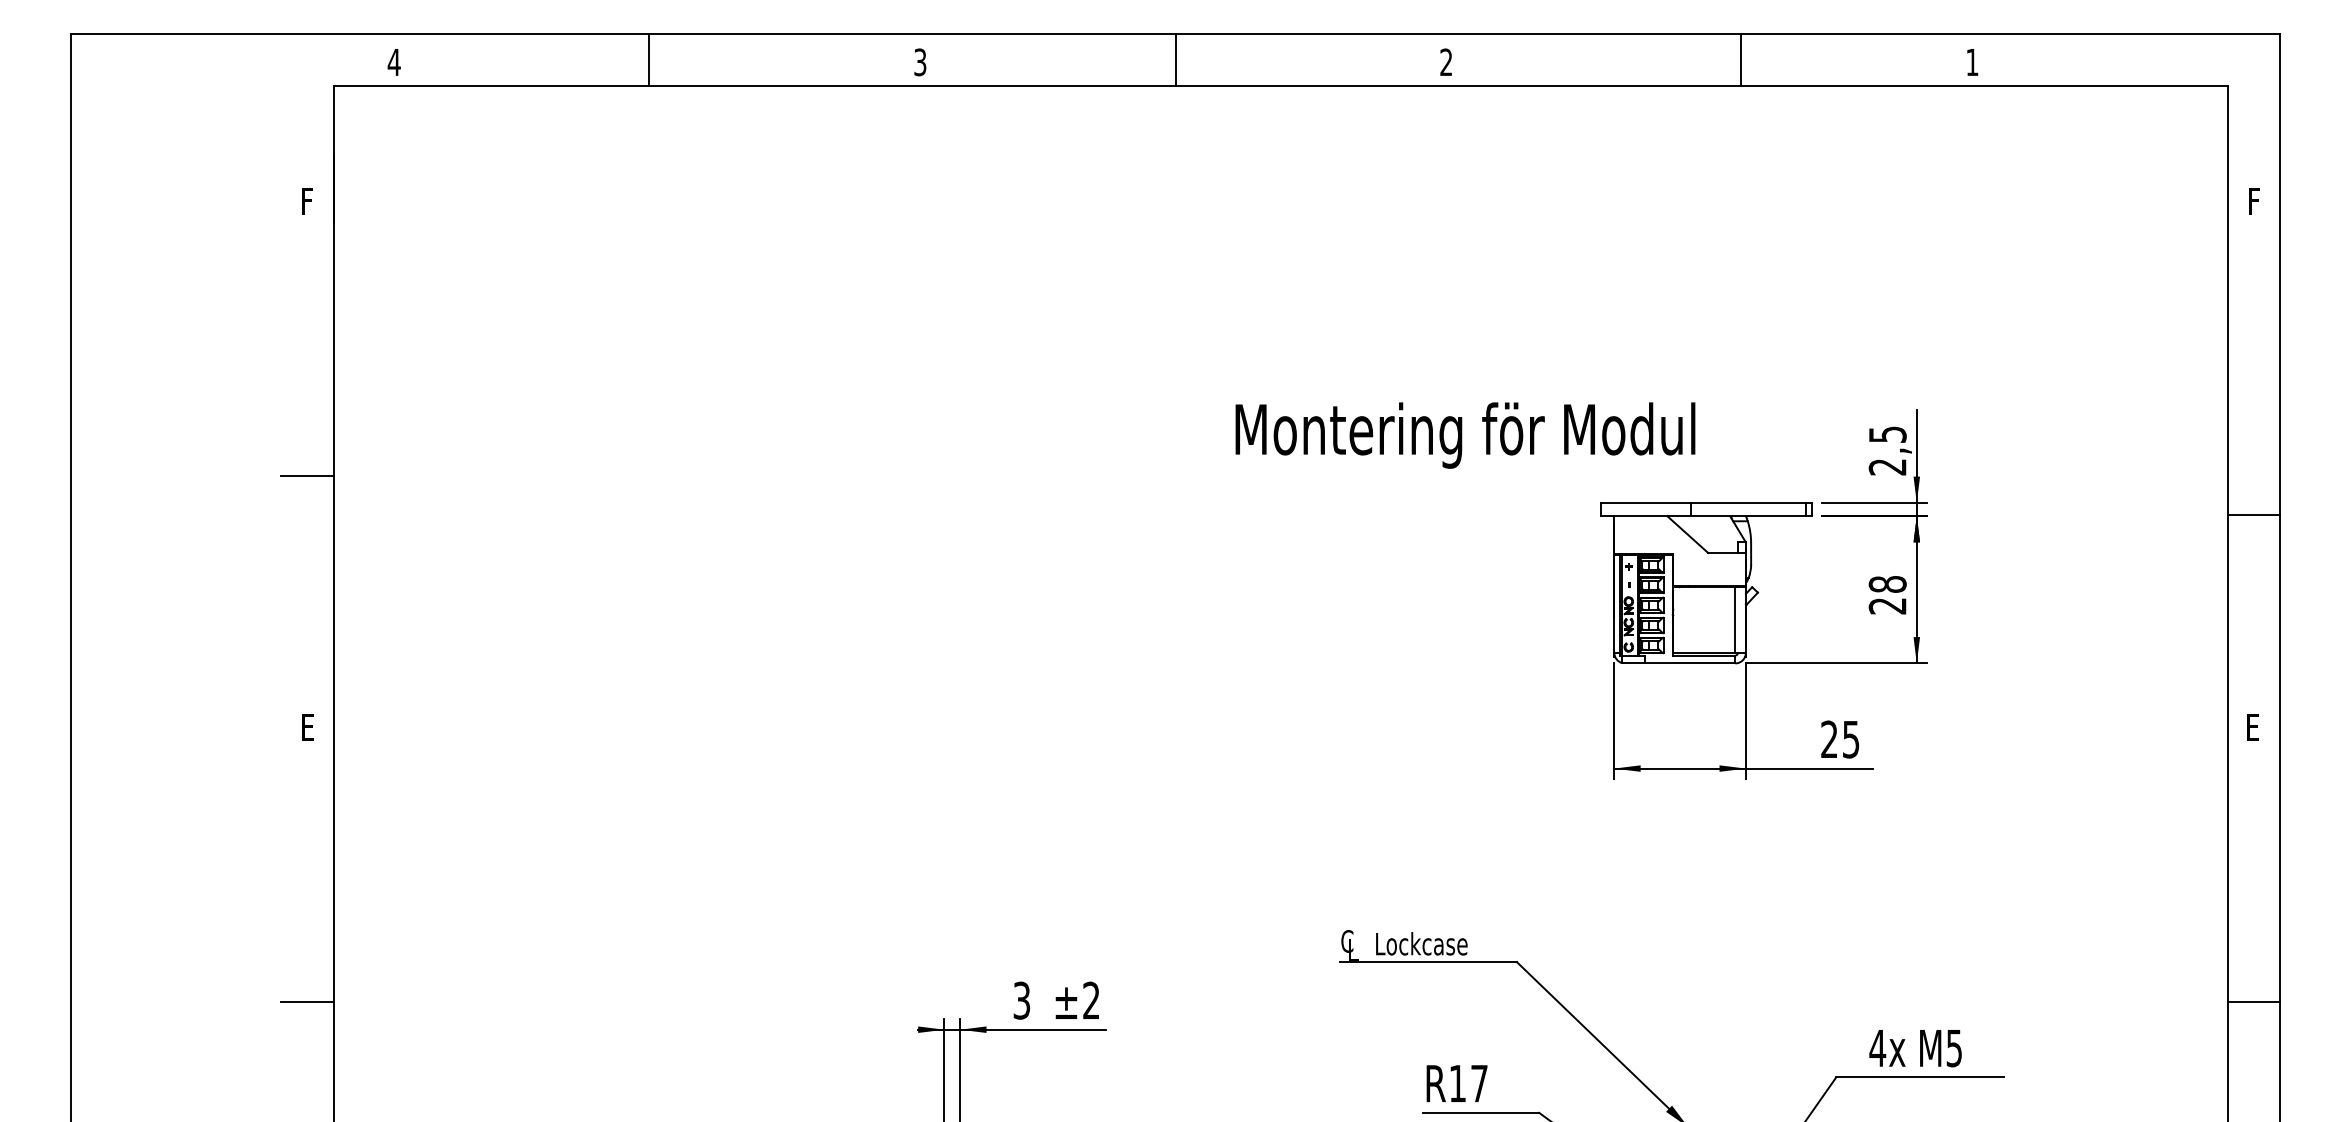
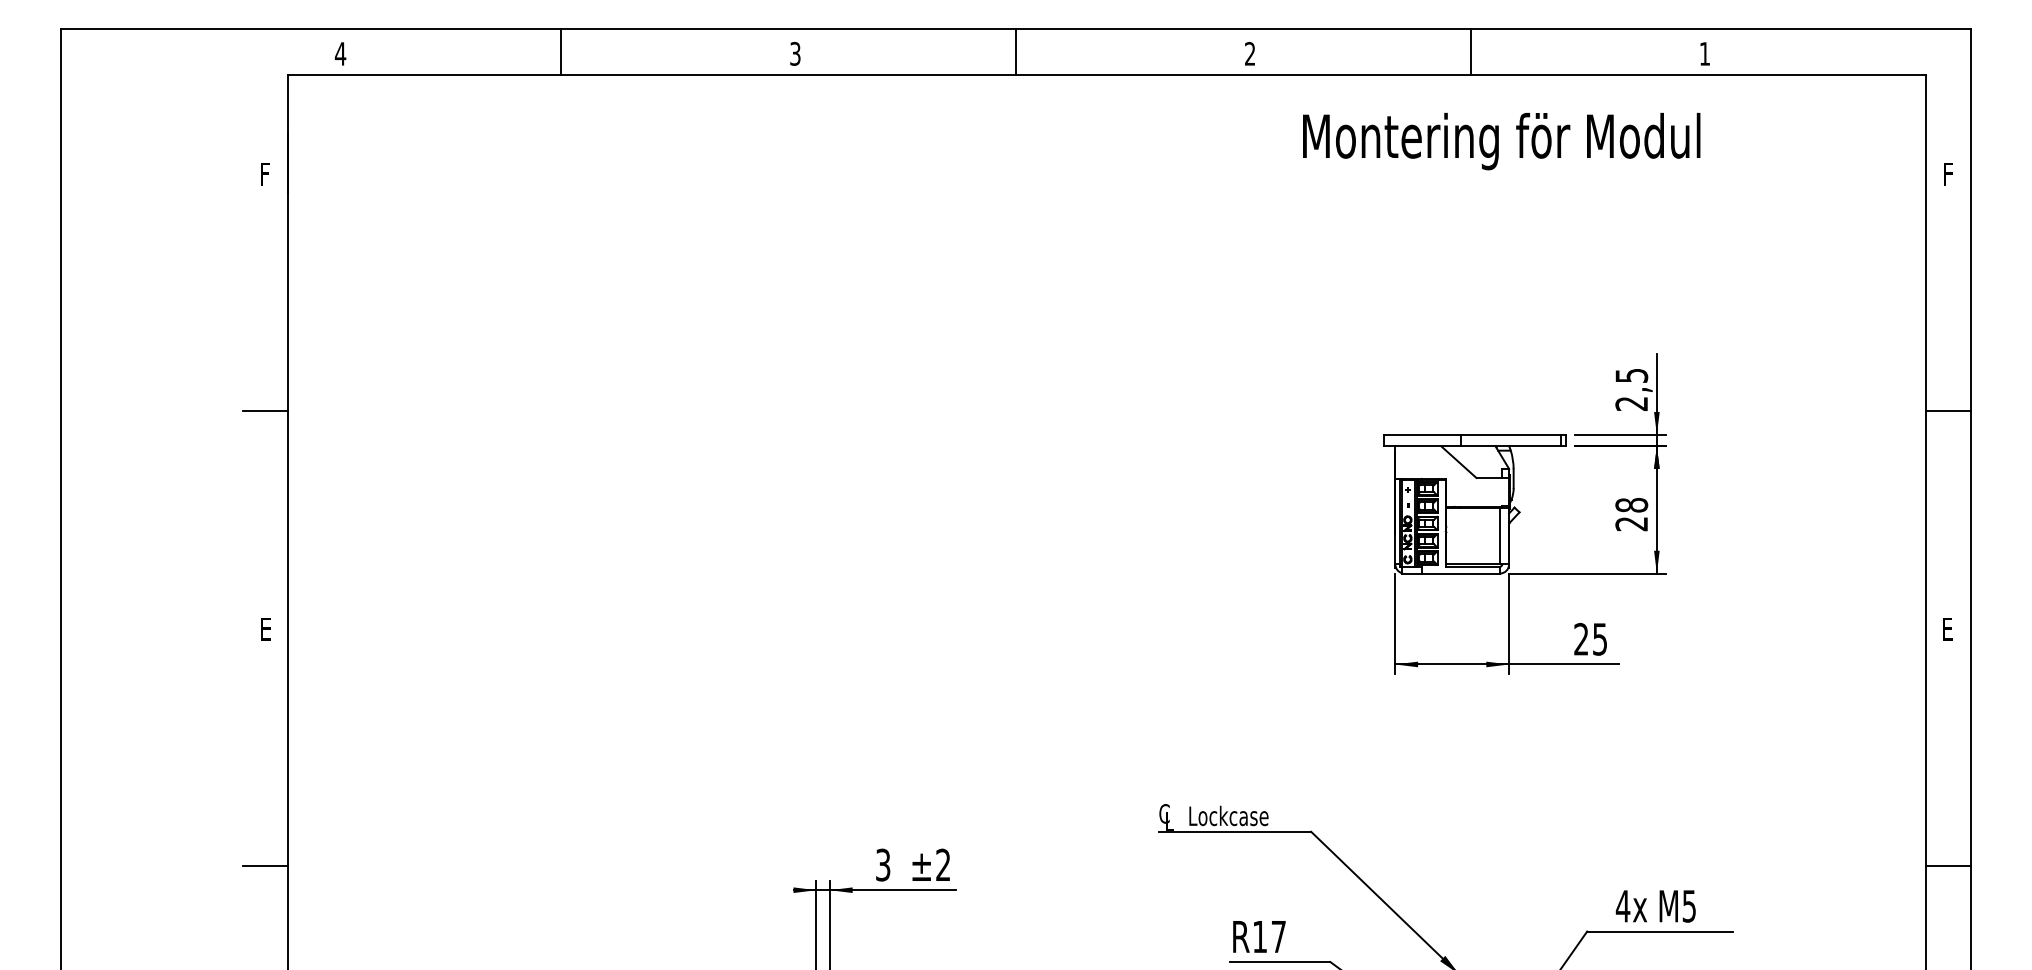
line: (1740, 59) -> (1470, 51), moved
text: (1465, 435) -> (1501, 141), moved
line: (2254, 515) -> (1948, 411), moved

